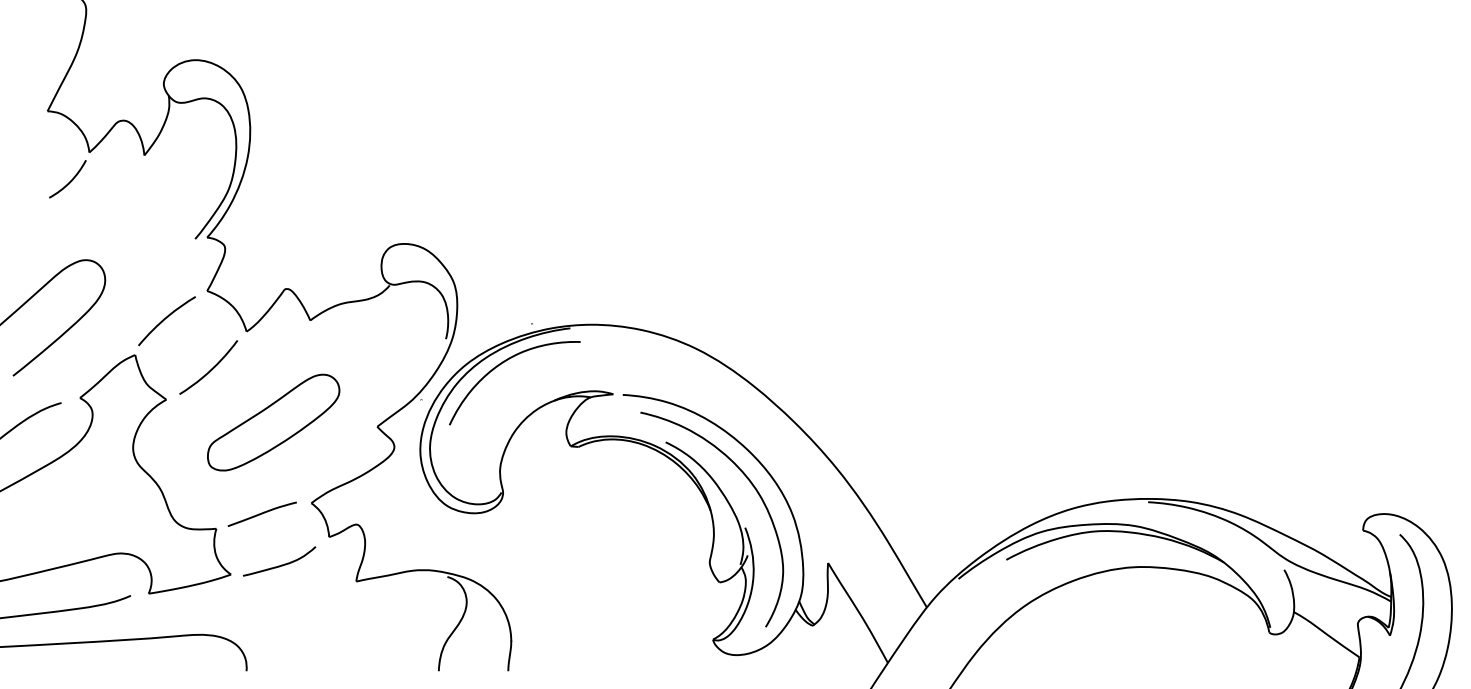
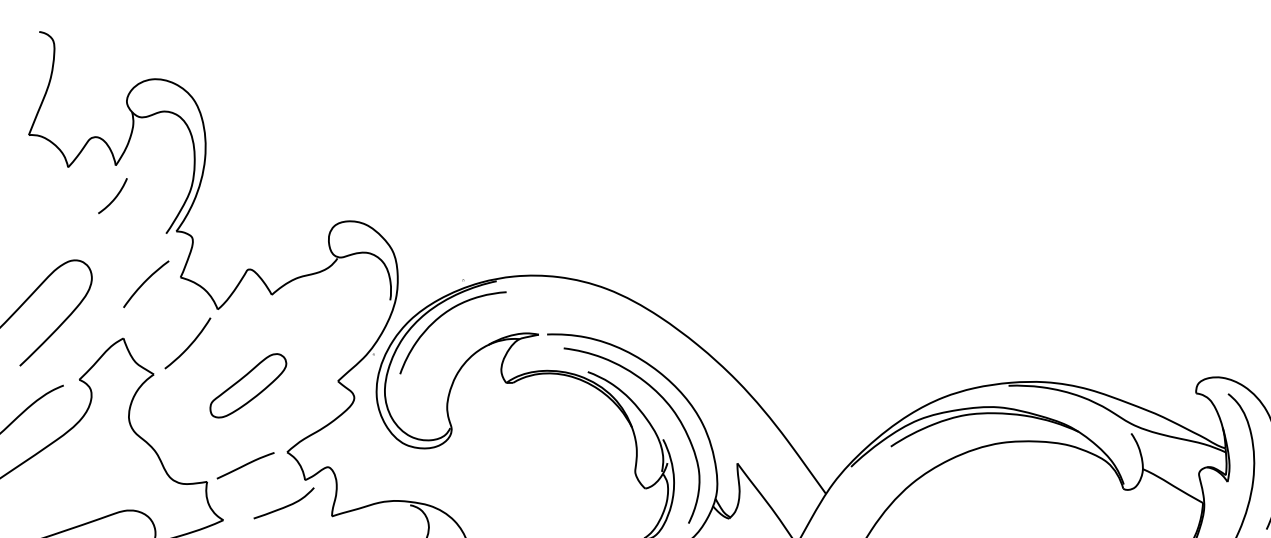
curve: (69, 181) -> (114, 197), moved
curve: (165, 319) -> (144, 282), moved
part: (273, 422) -> (248, 385), size x0.7
curve: (281, 564) -> (285, 505), moved

